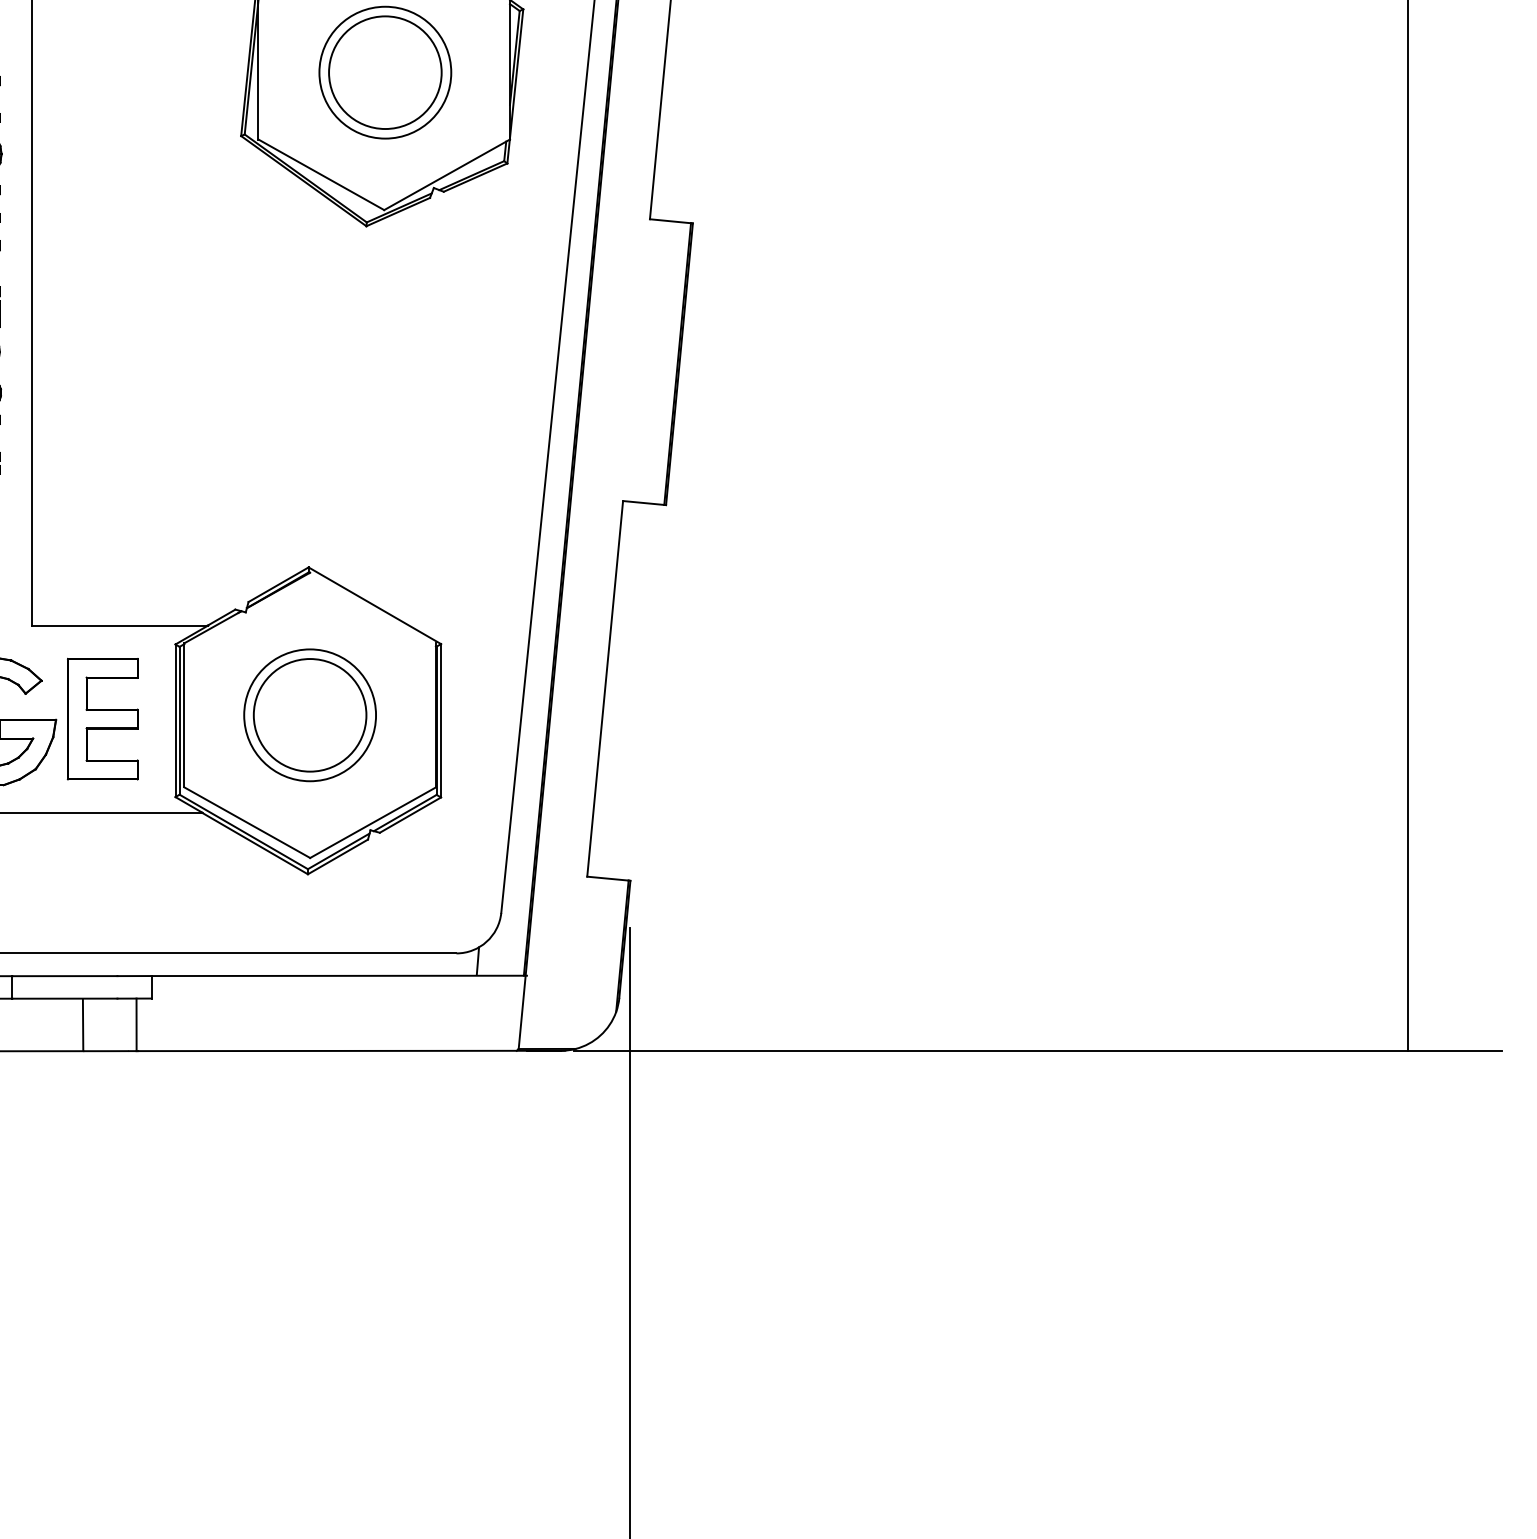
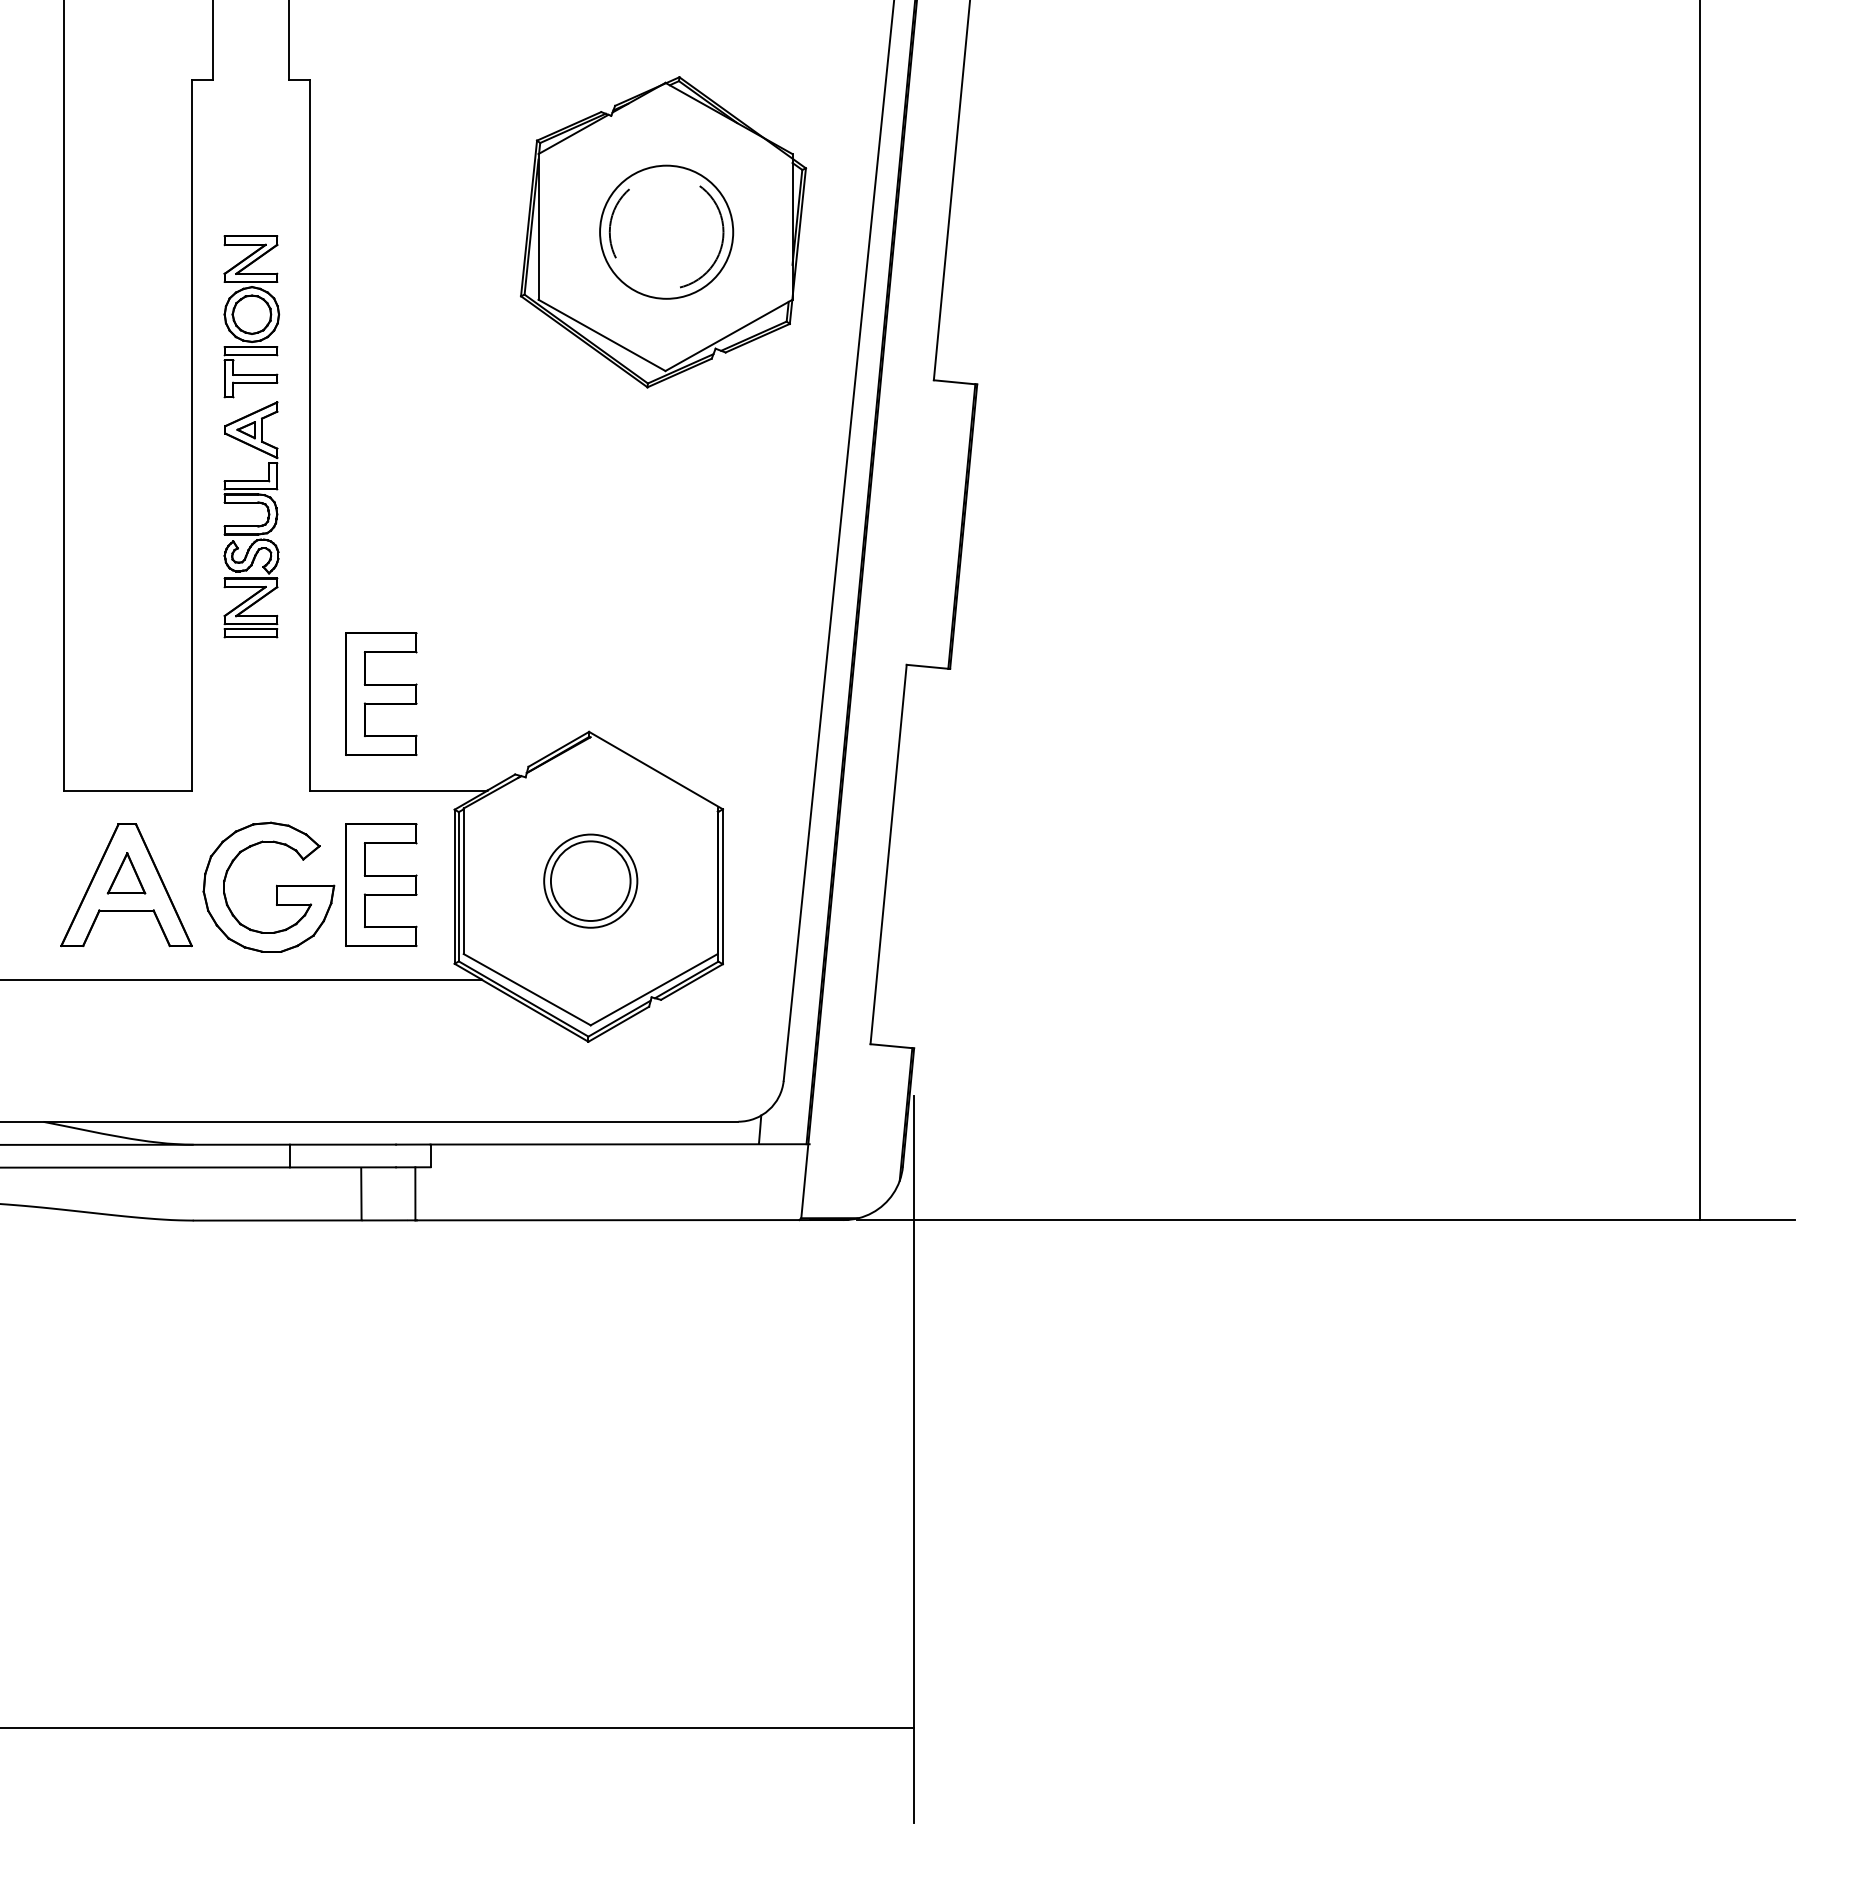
circle: (385, 72) -> (666, 232), solid -> dashed
part: (103, 529) -> (381, 693), added
part: (309, 714) -> (590, 880), size x0.7

